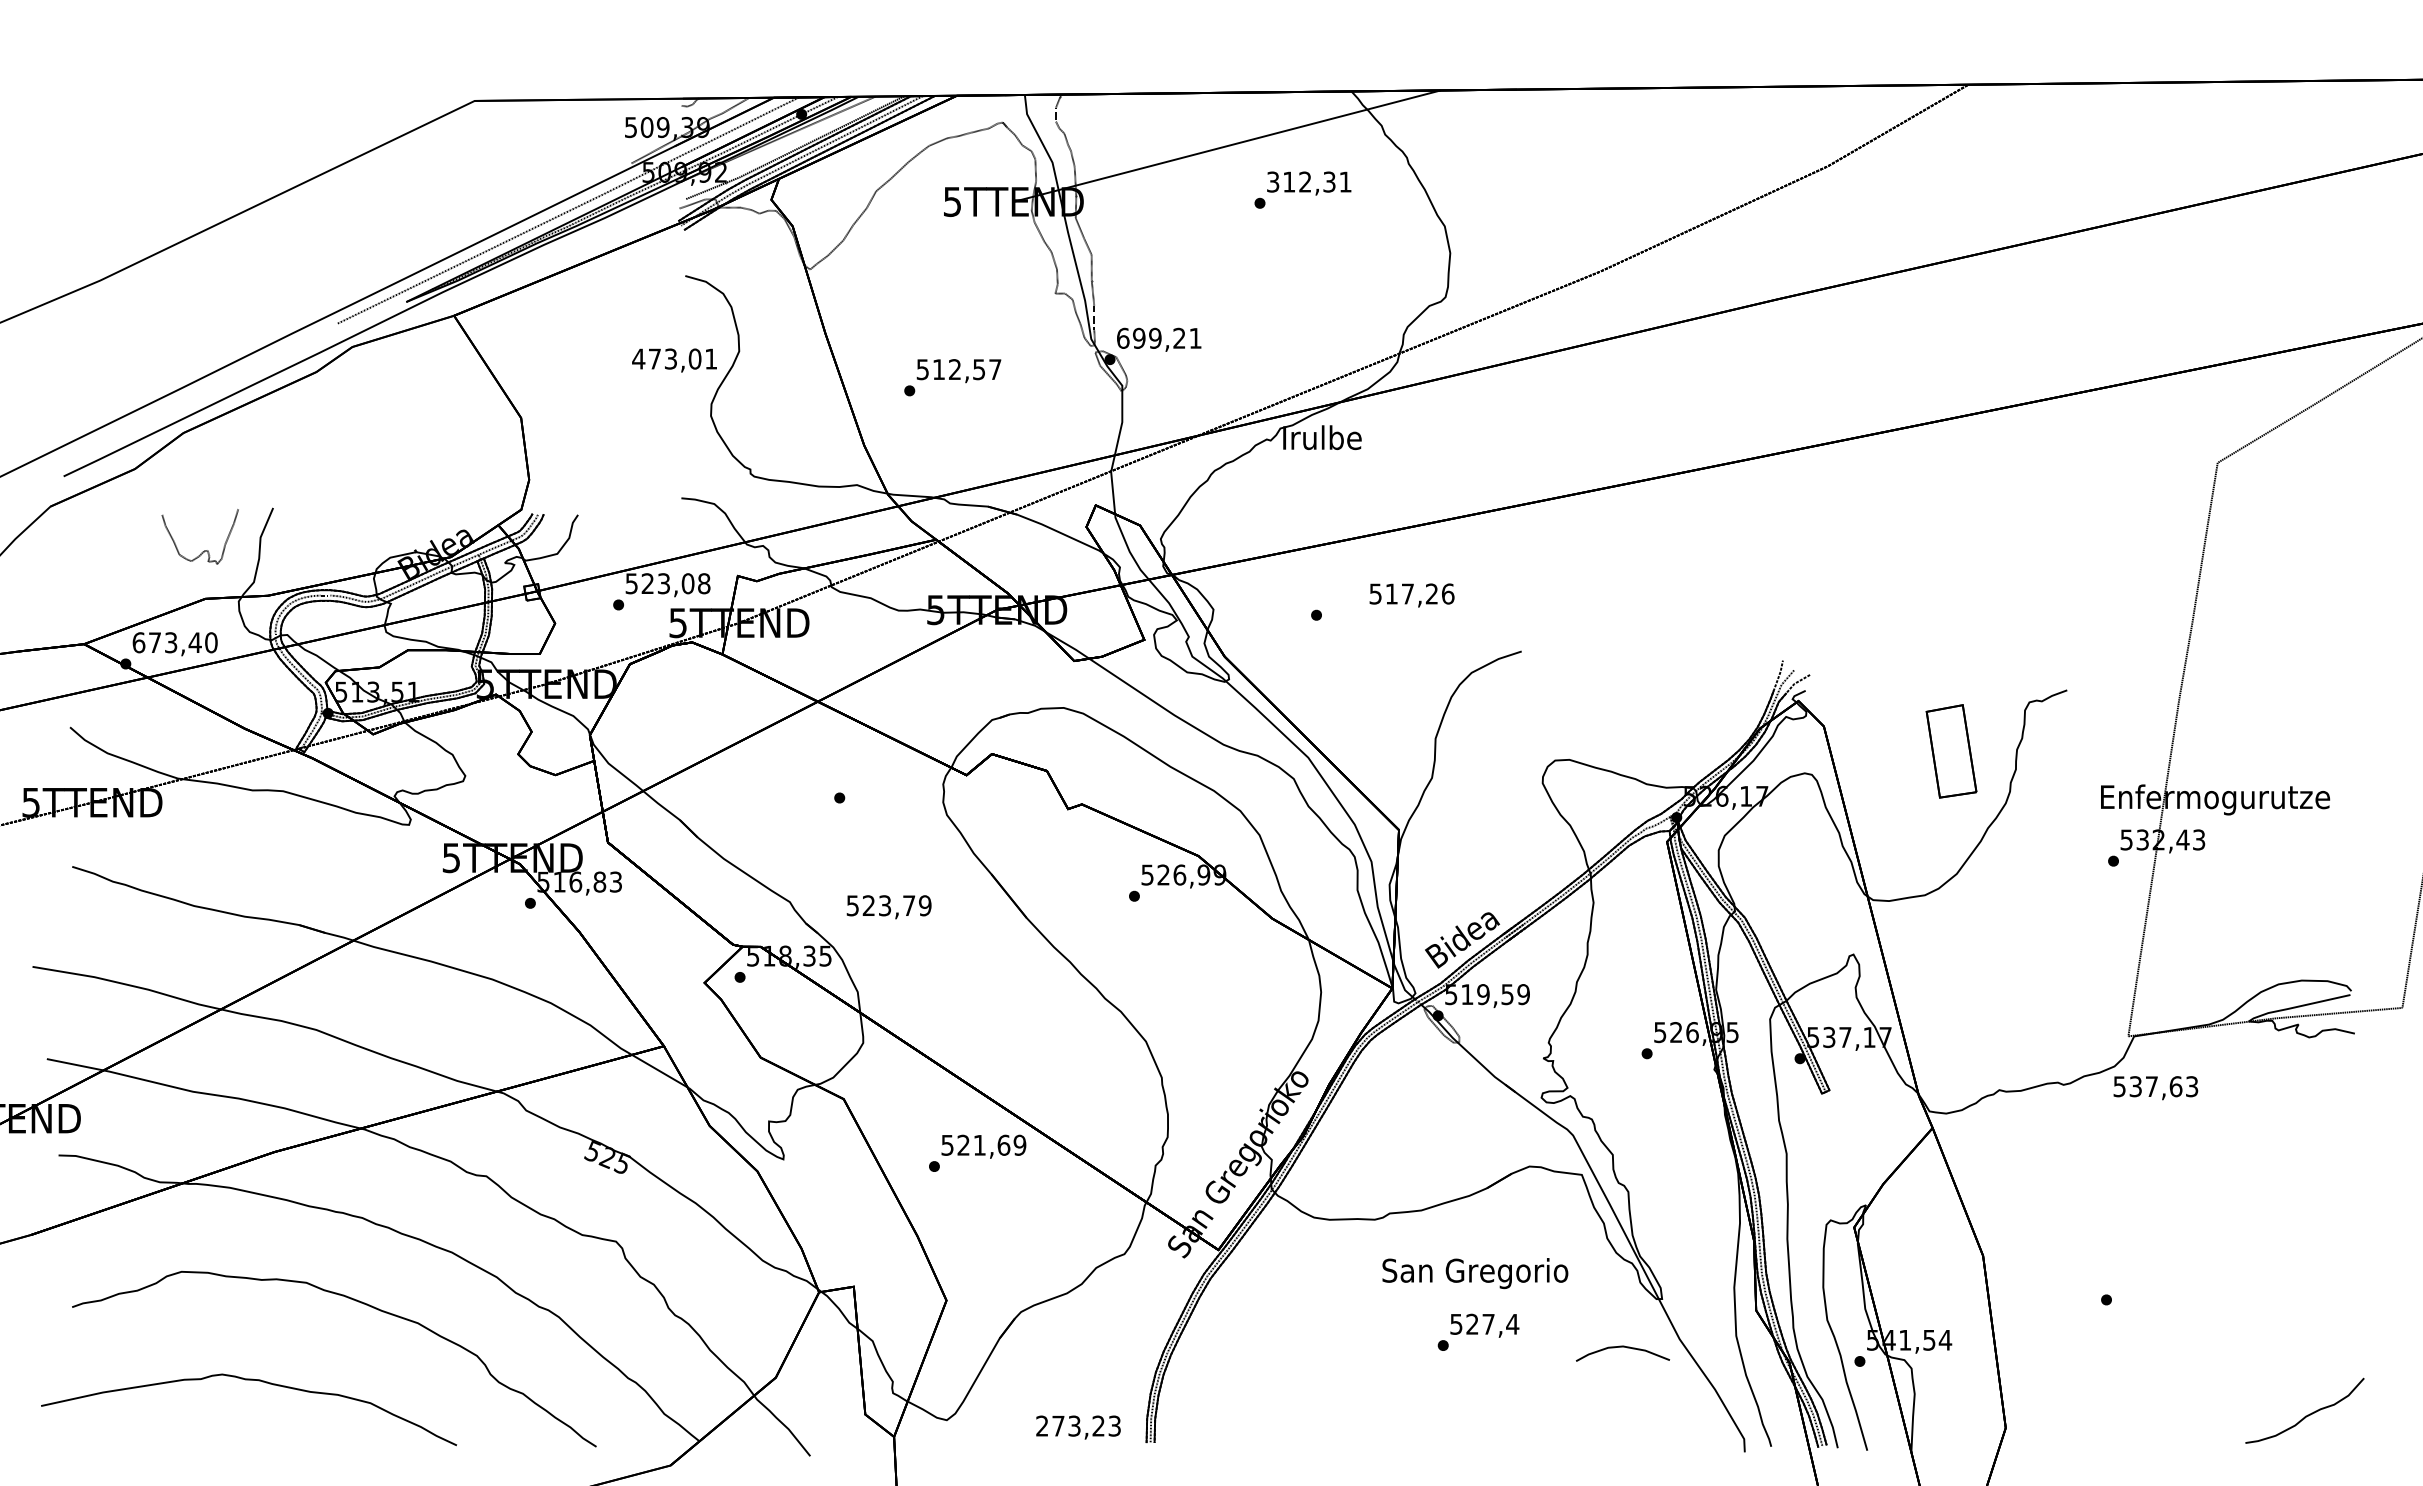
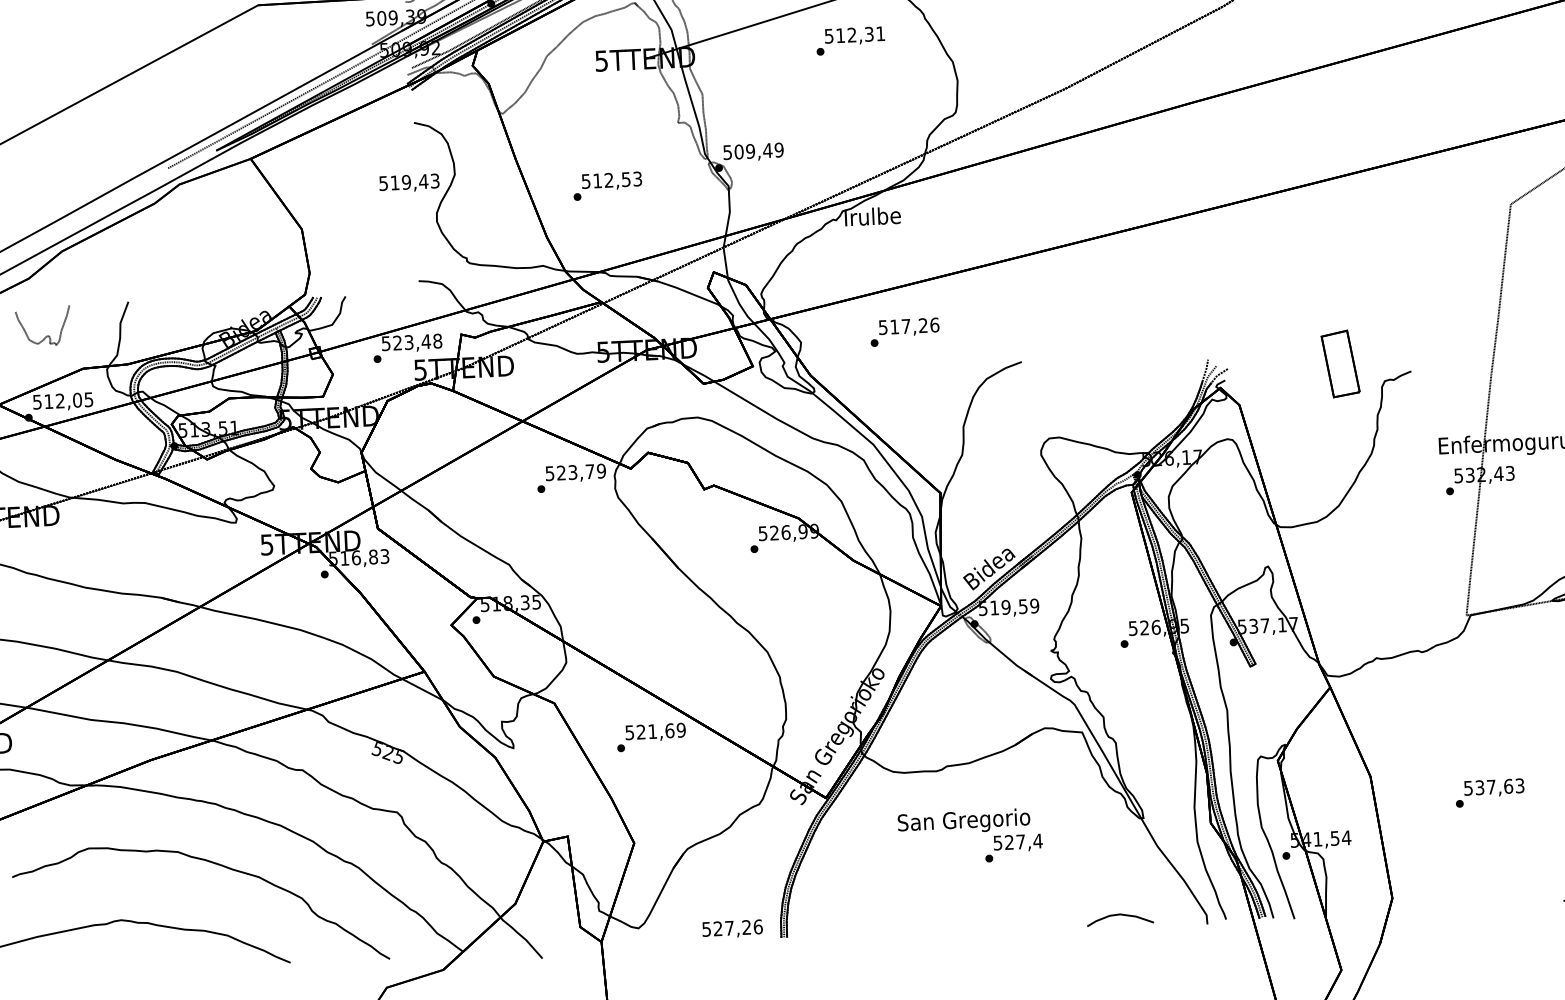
text: (1273, 181) -> (829, 35), 312,31 -> 512,31
text: (1159, 337) -> (753, 150), 699,21 -> 509,49
text: (674, 358) -> (409, 181), 473,01 -> 519,43
text: (995, 369) -> (637, 178), 512,57 -> 512,53
part: (204, 550) -> (46, 335), moved
text: (687, 583) -> (425, 341), 523,08 -> 523,48
text: (1411, 595) -> (908, 327), moved
text: (174, 642) -> (62, 400), 673,40 -> 512,05
part: (1951, 751) -> (1340, 364), moved
text: (888, 907) -> (575, 473), moved
text: (2155, 1088) -> (1494, 788), moved
text: (1475, 1273) -> (964, 821), moved
curve: (1622, 1347) -> (1119, 915), moved
text: (1078, 1425) -> (732, 927), 273,23 -> 527,26

